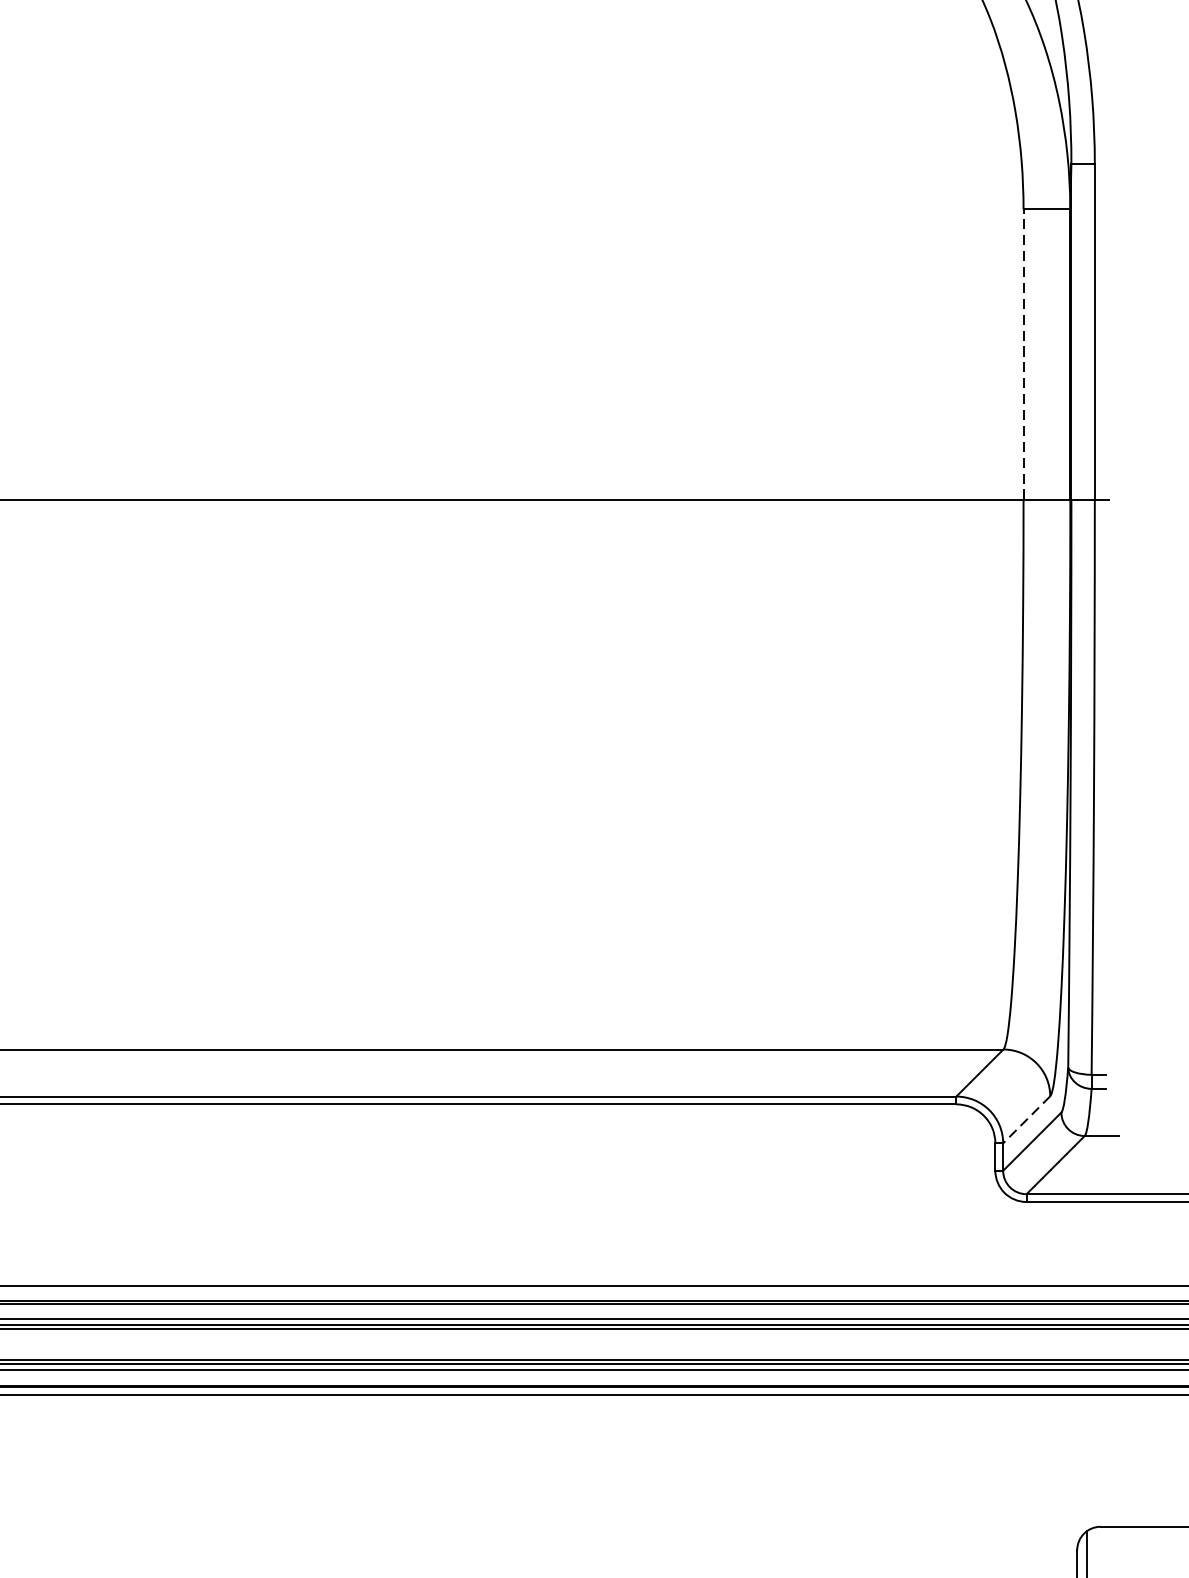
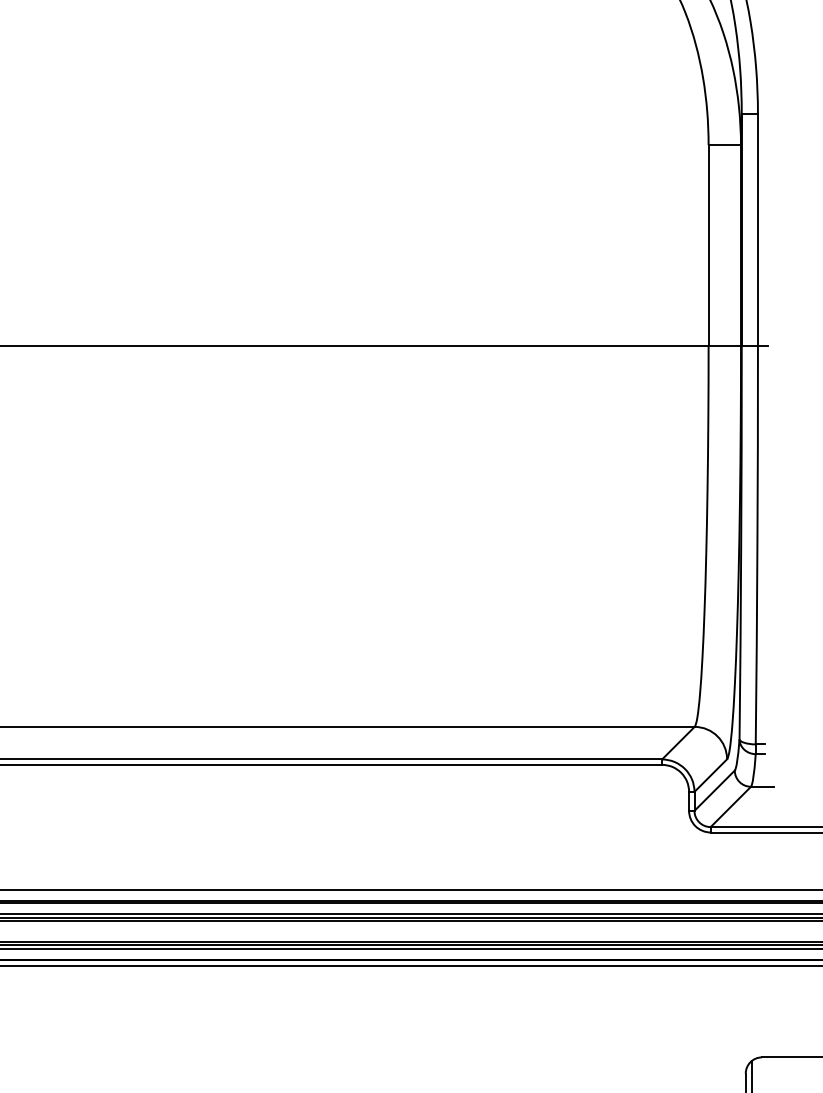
line: (1023, 354) -> (708, 245), dashed -> solid
line: (1026, 1119) -> (710, 775), dashed -> solid

